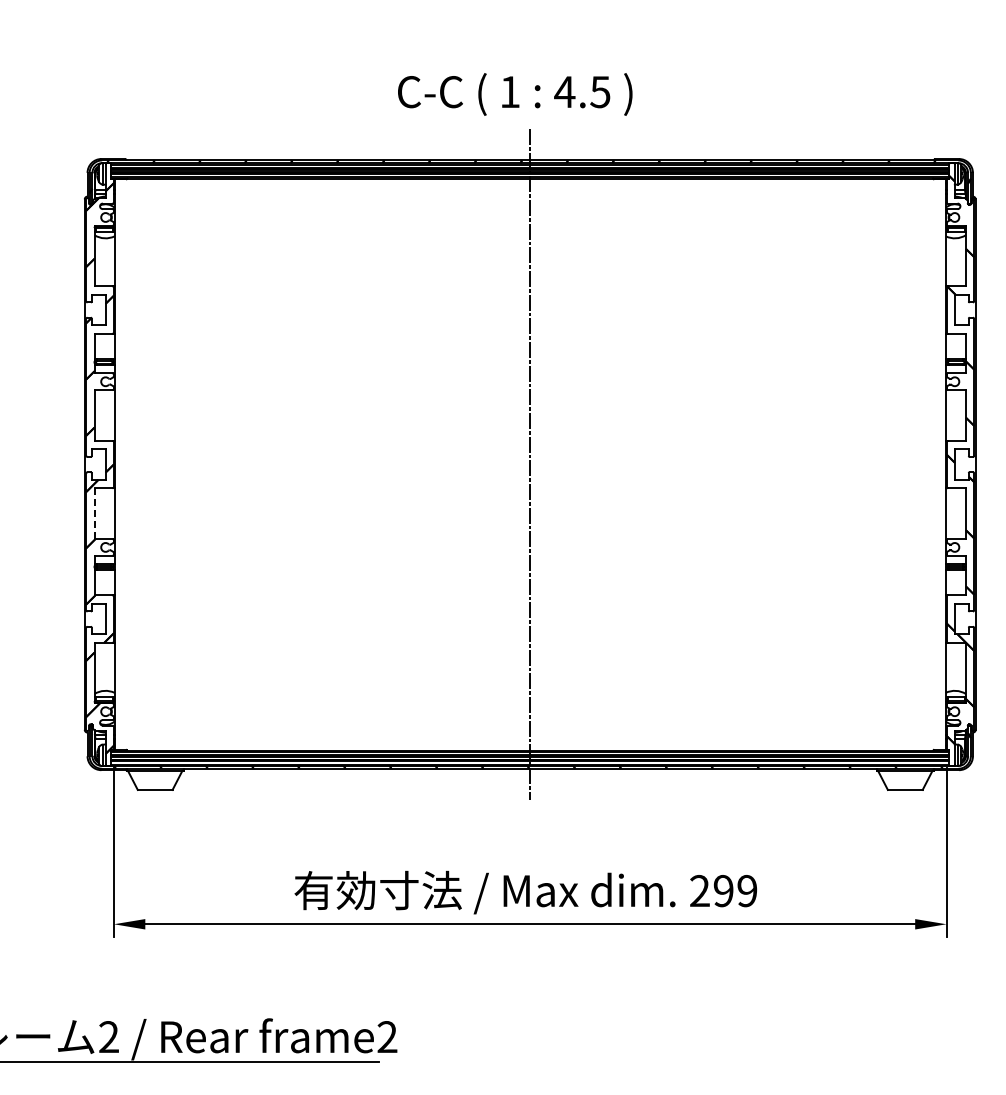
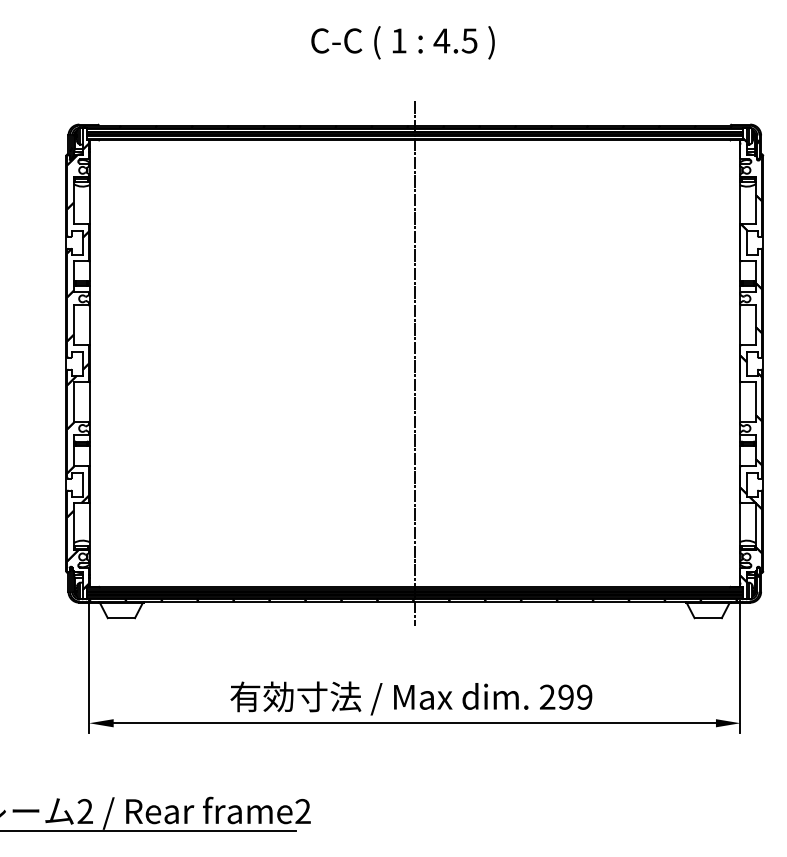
text: (515, 94) -> (403, 42), moved
line: (94, 513) -> (73, 401), dashed -> solid

